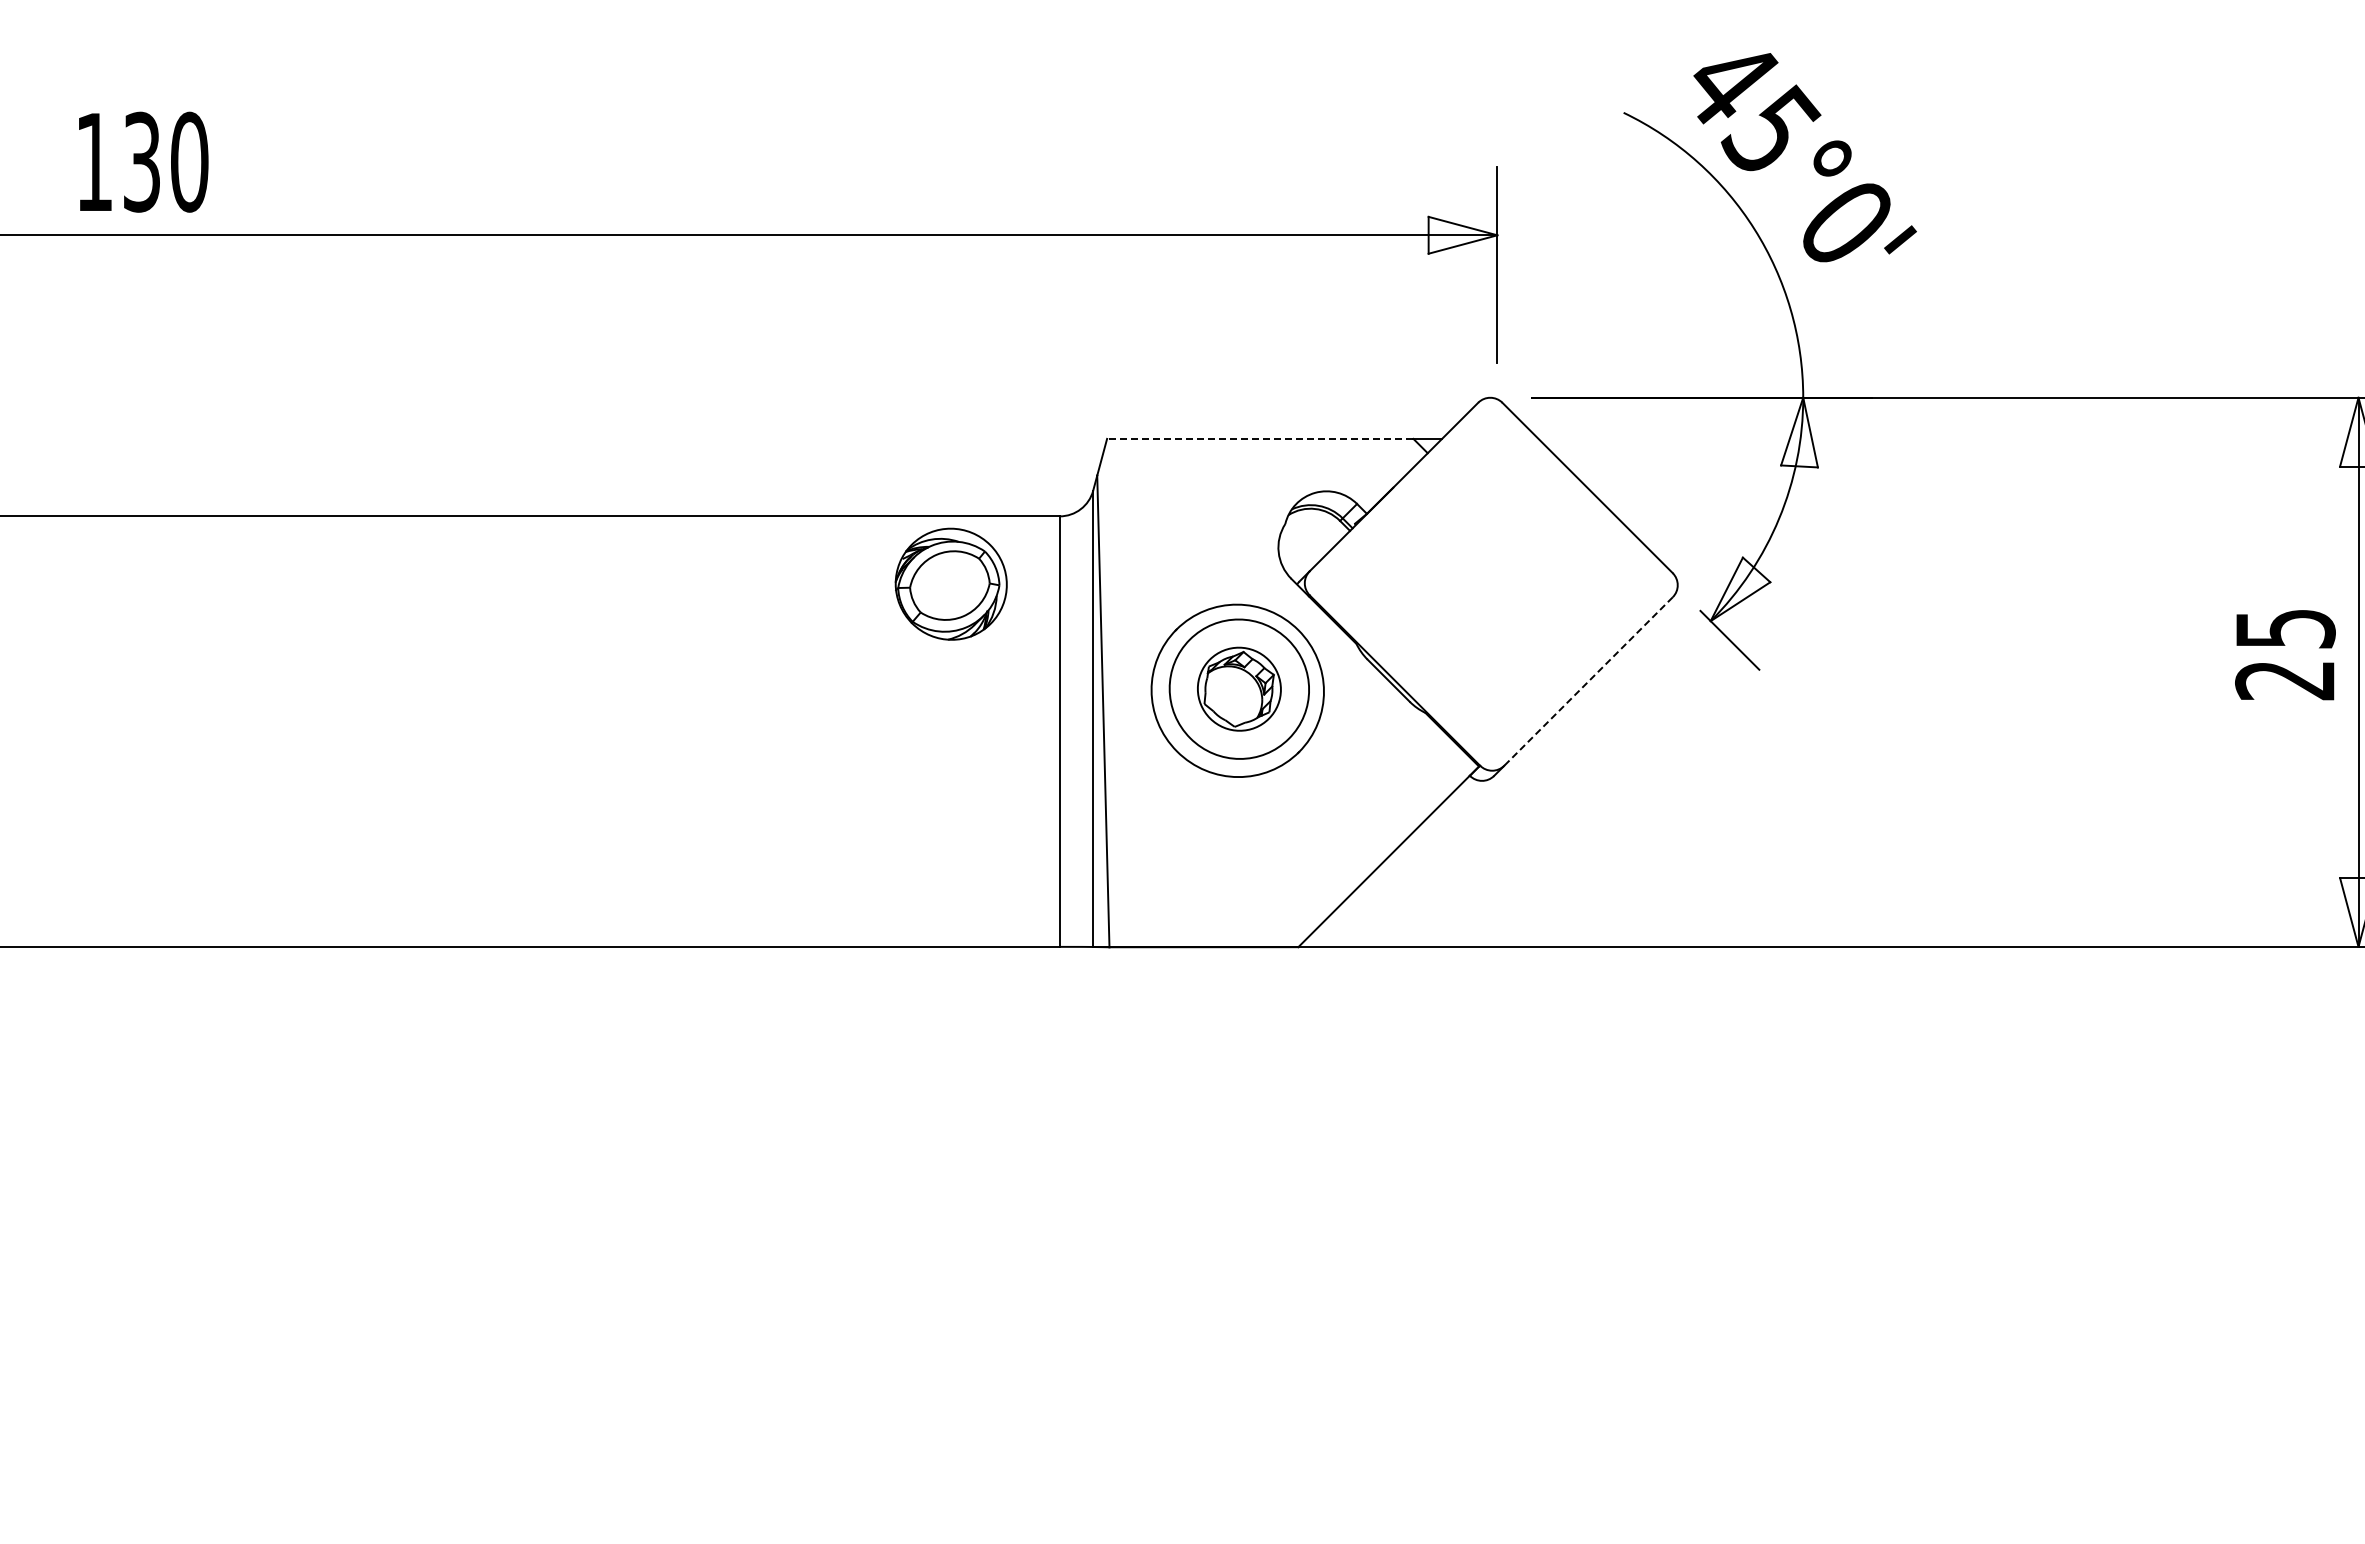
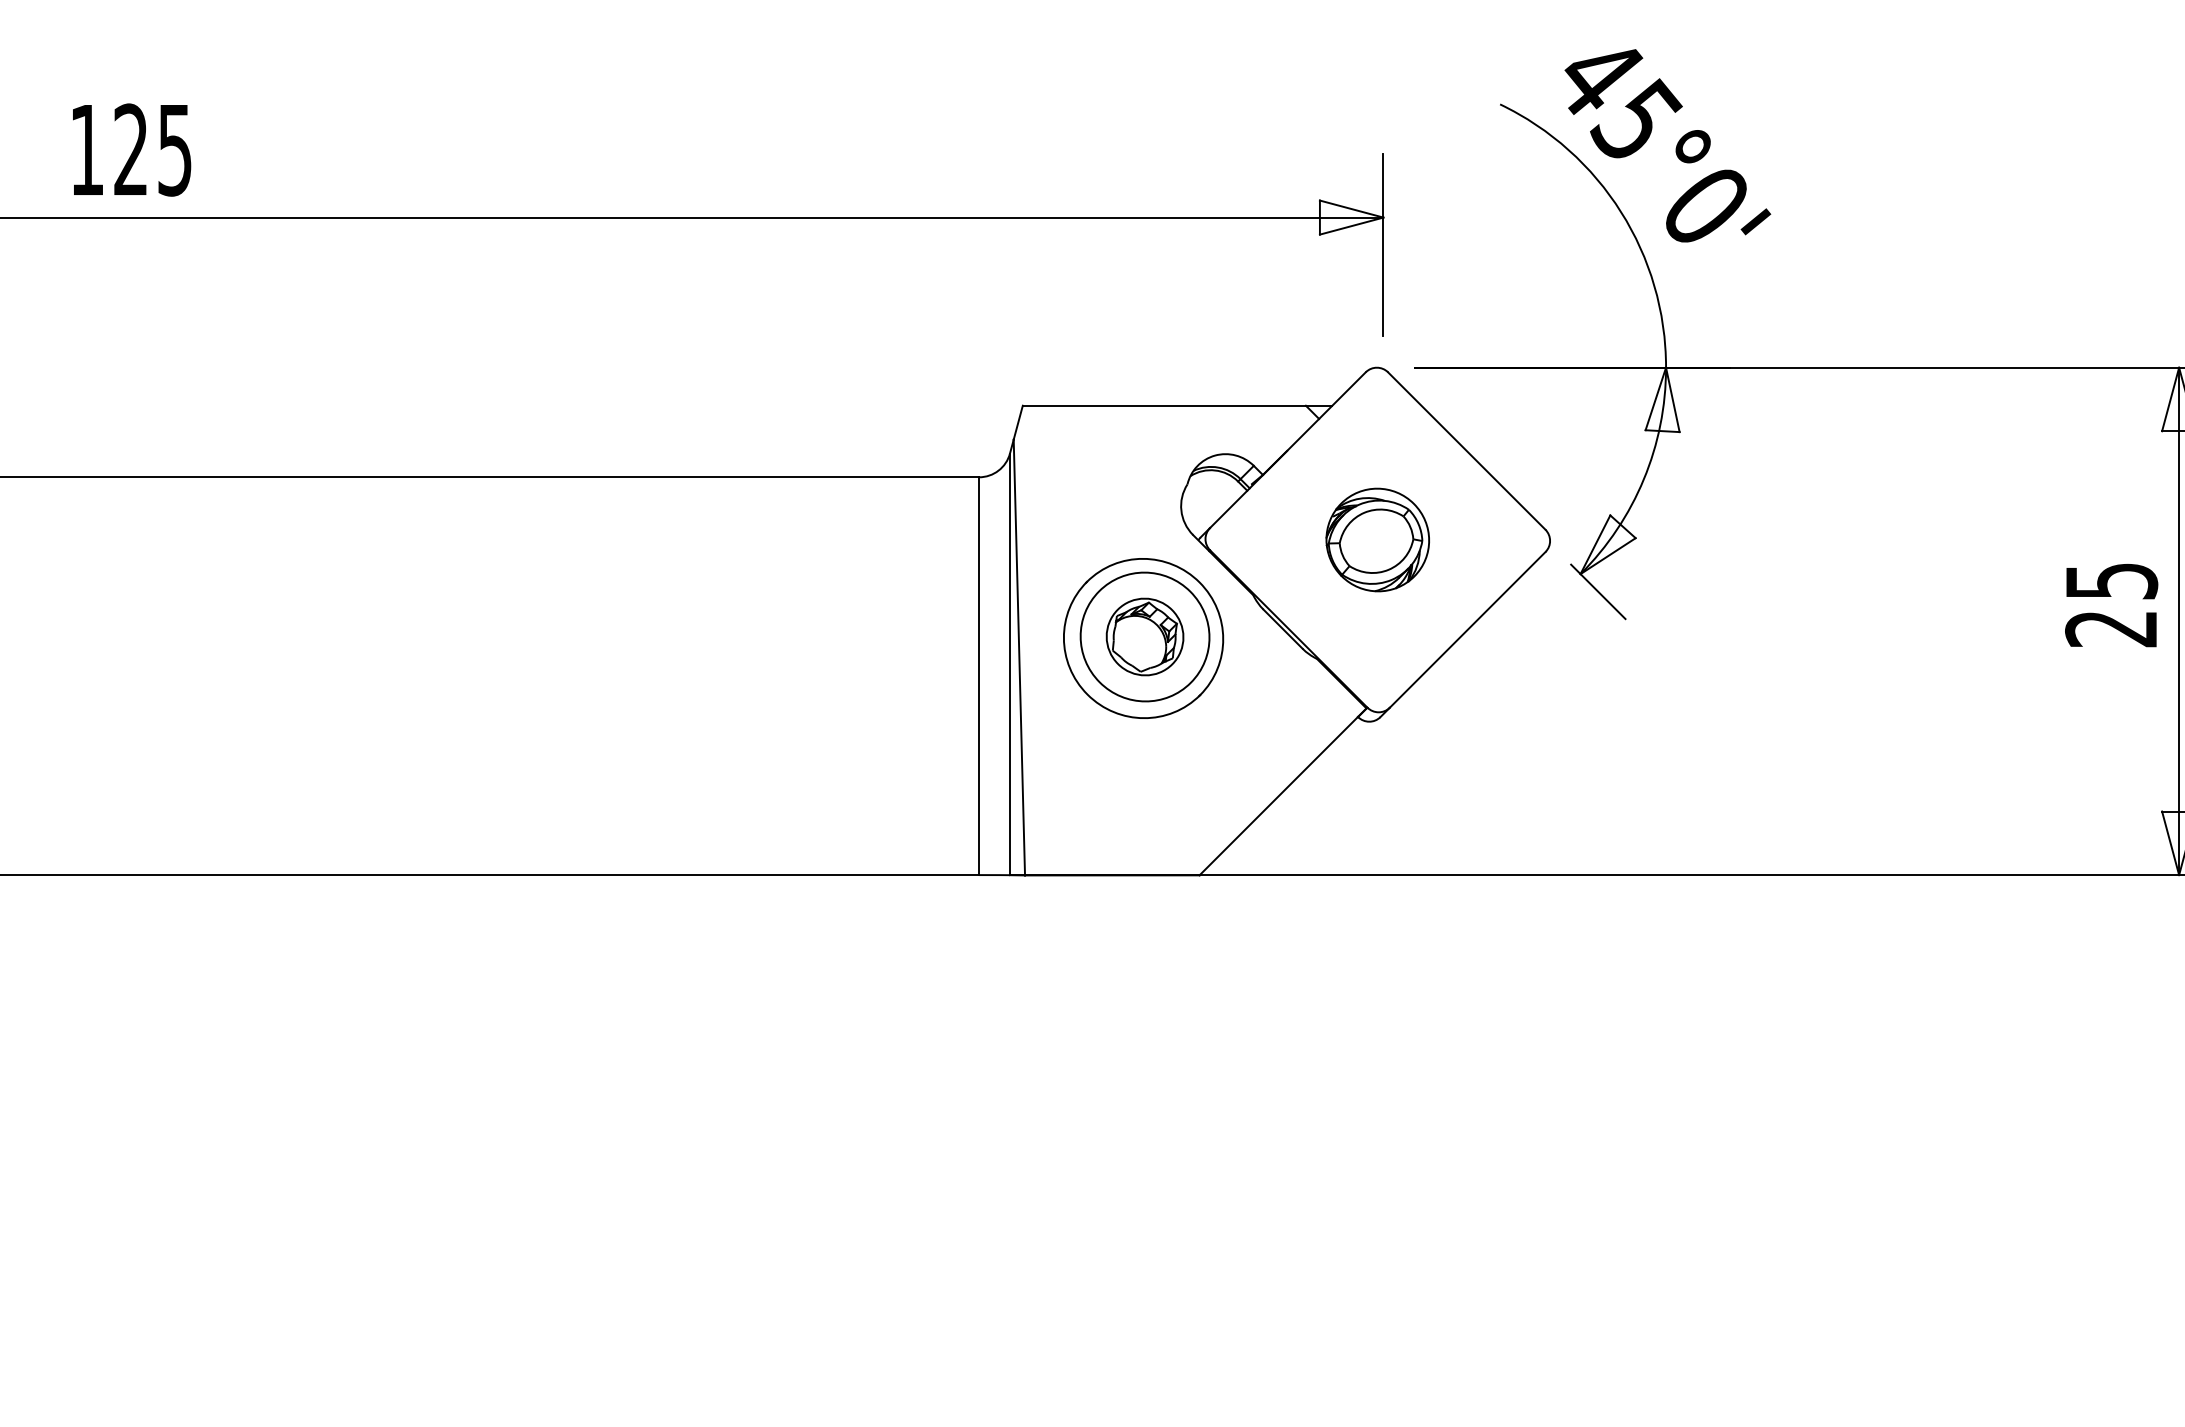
text: (166, 161) -> (153, 149), 130 -> 125
line: (1259, 438) -> (1163, 405), dashed -> solid
part: (950, 583) -> (1377, 539), moved
line: (1588, 681) -> (1467, 629), dashed -> solid

